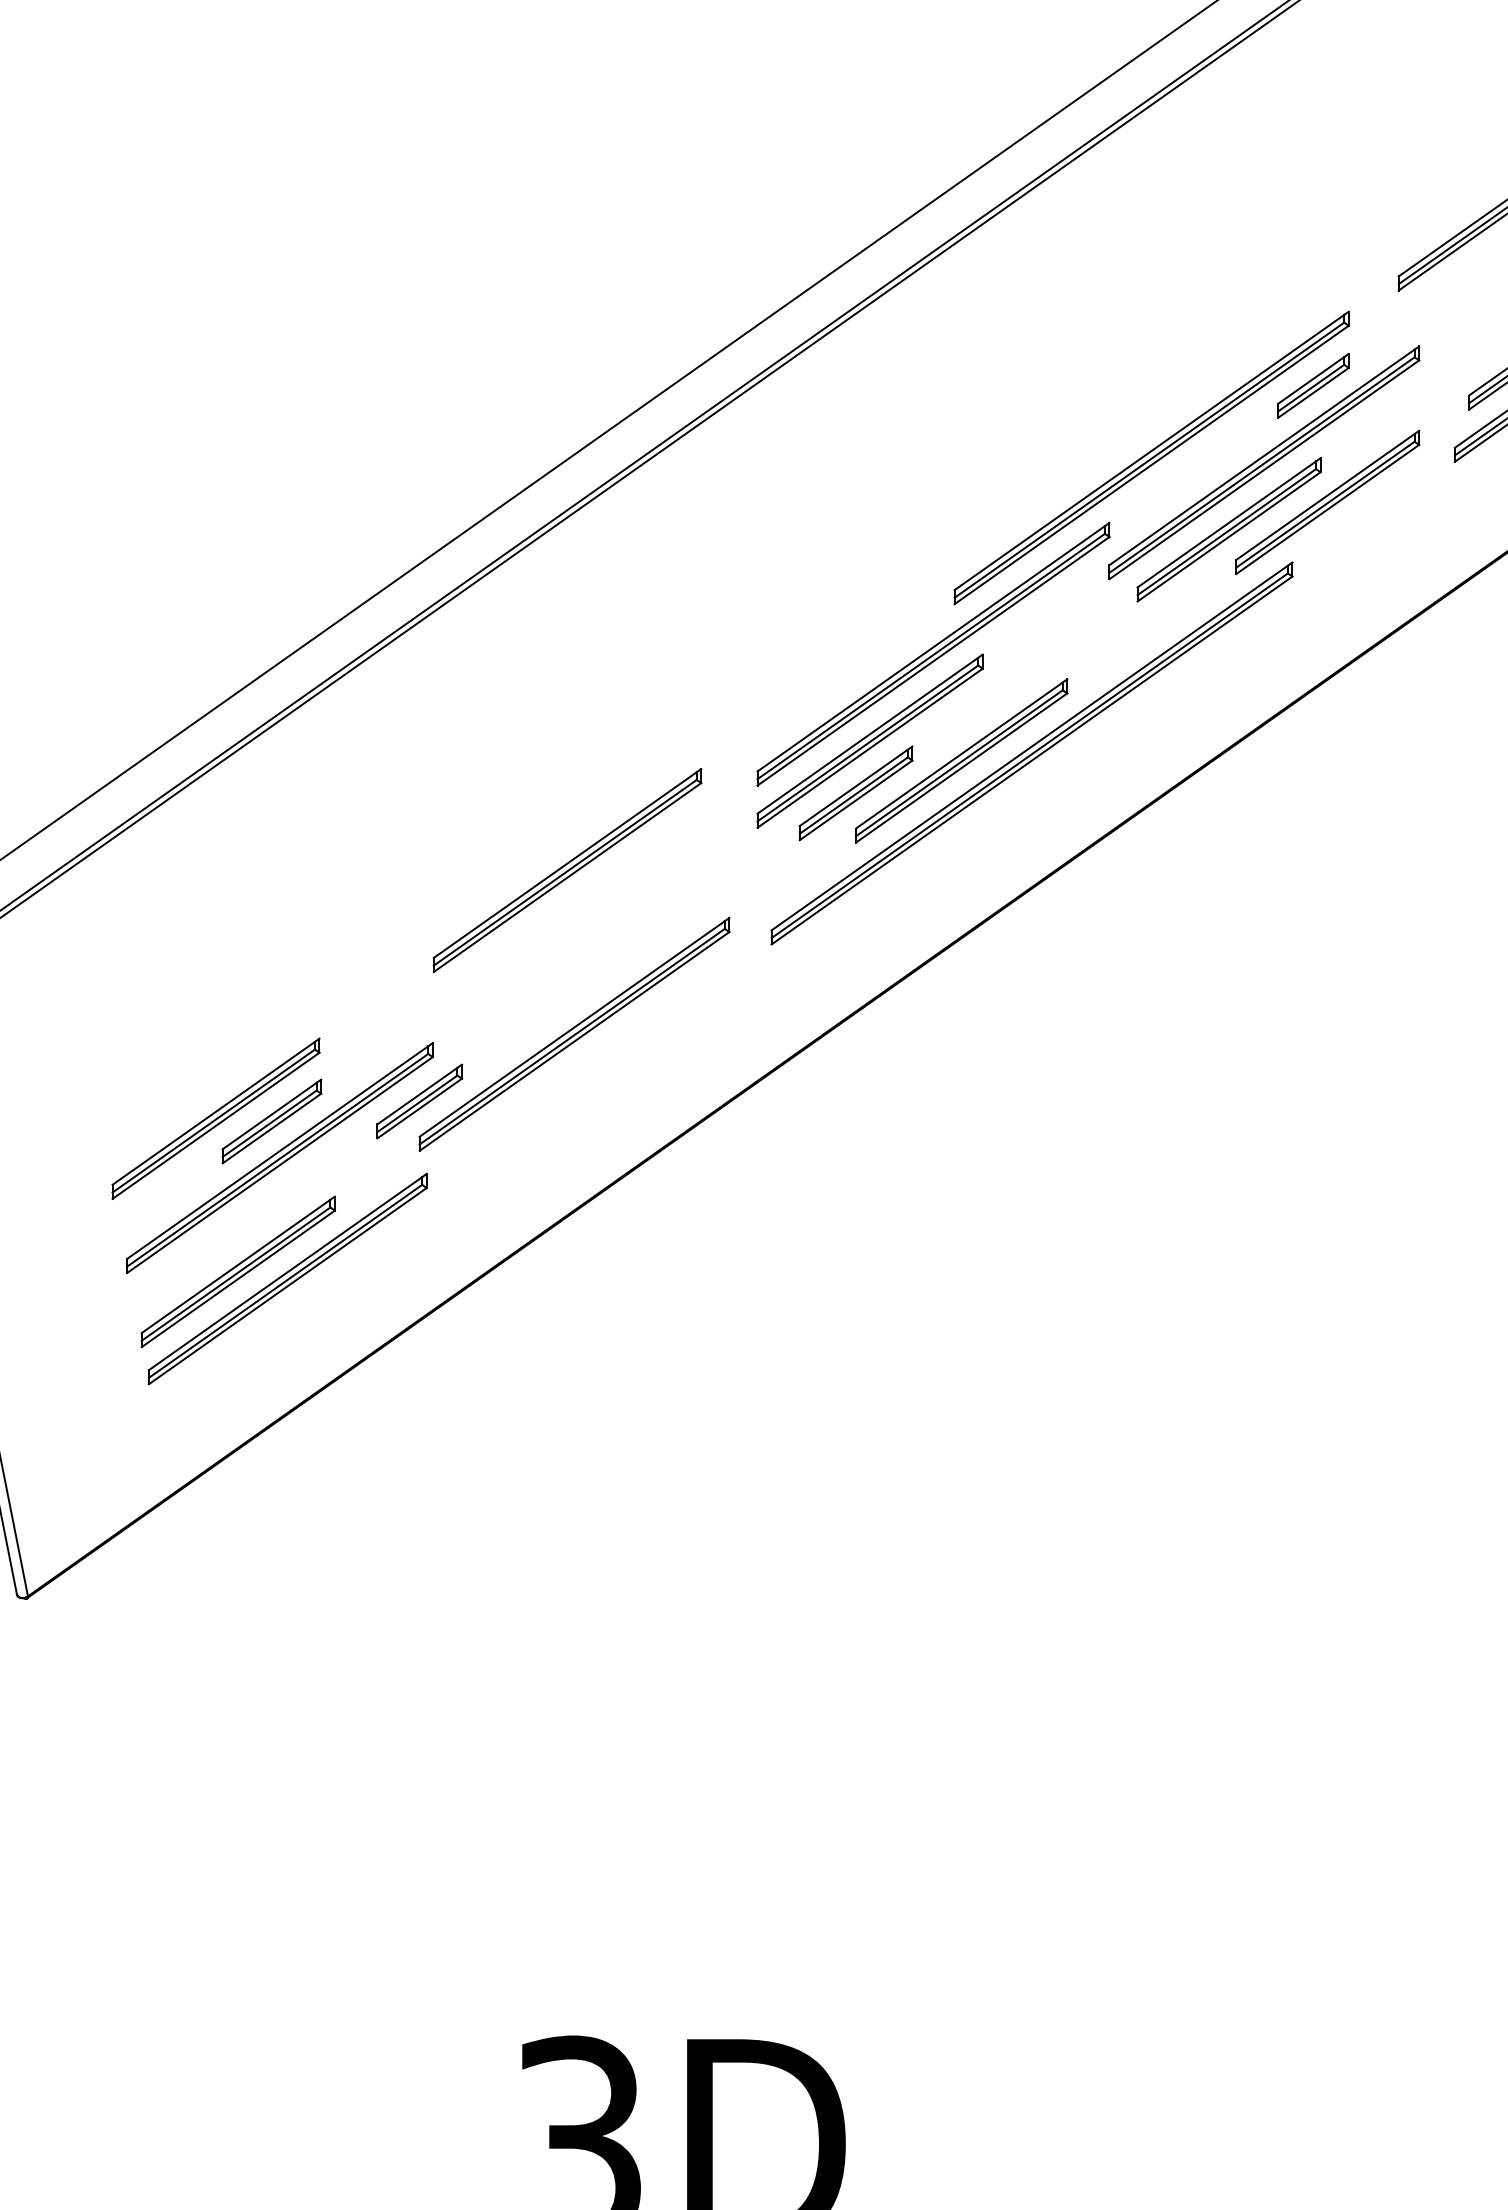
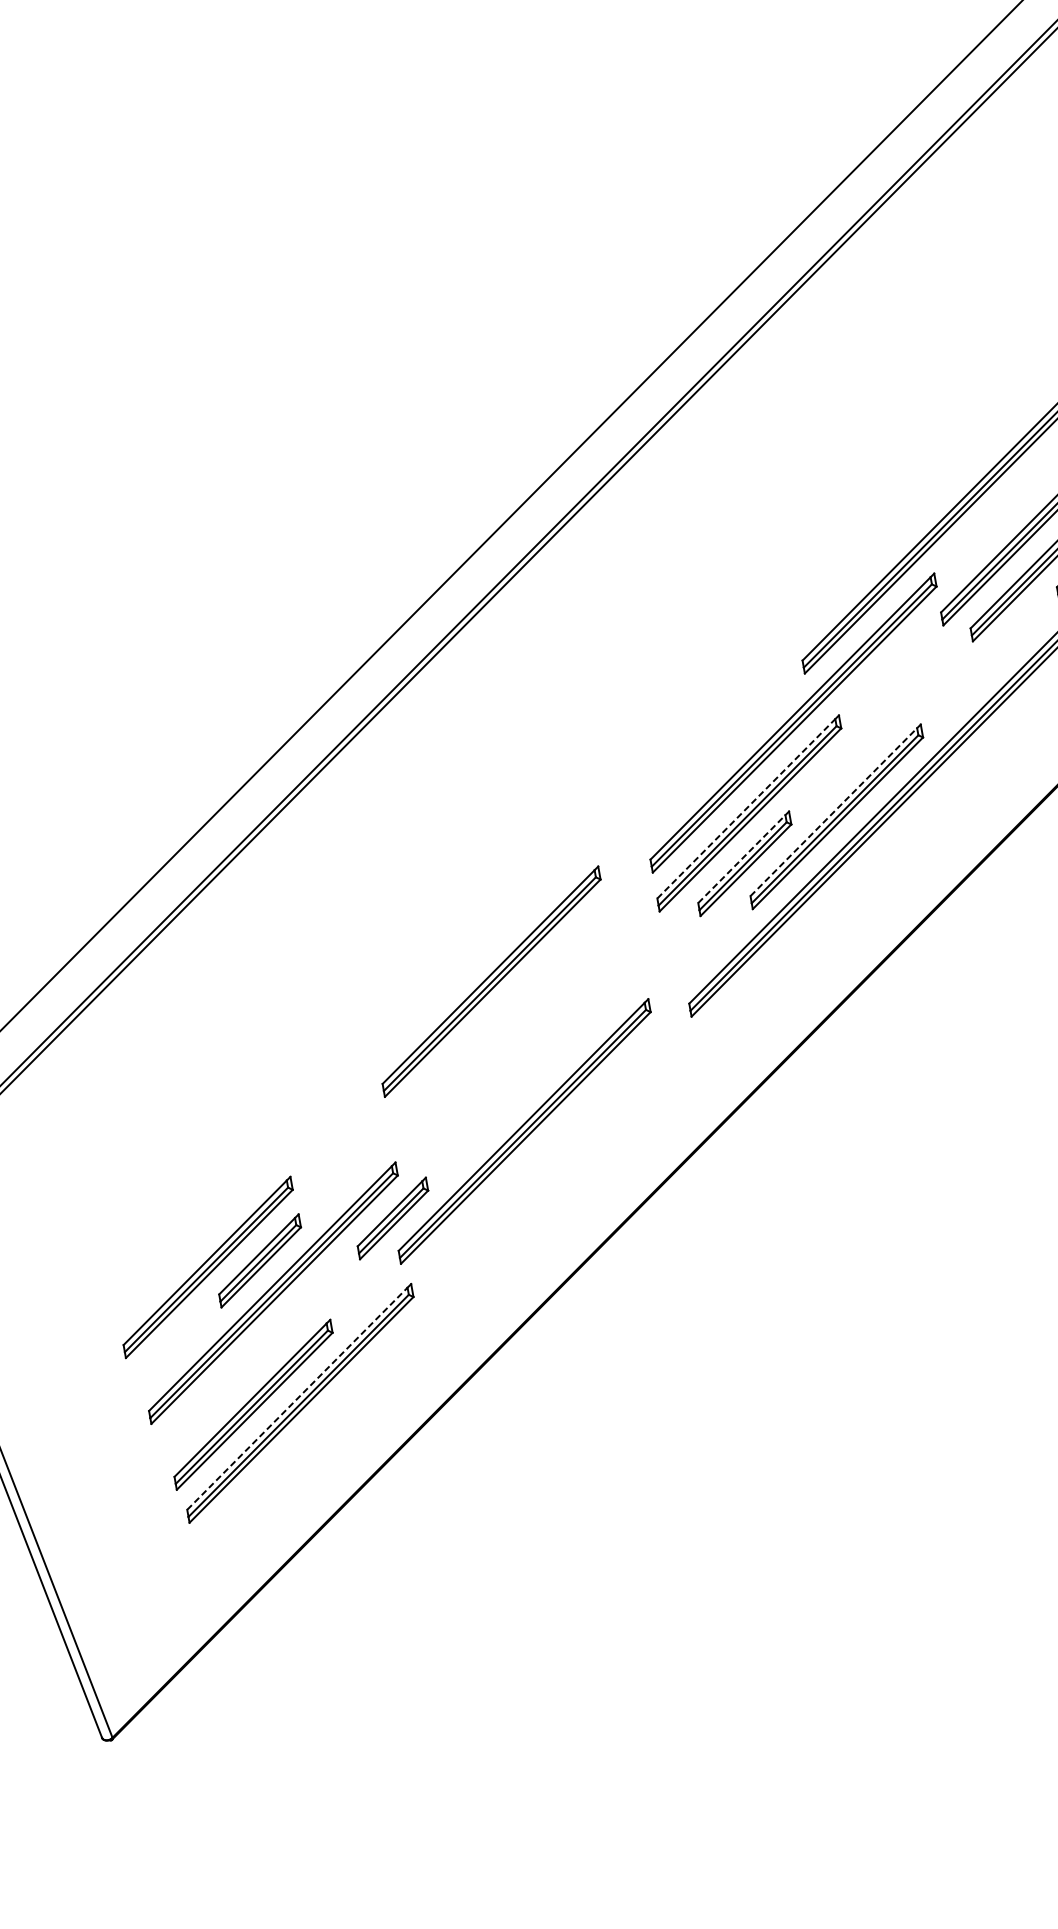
line: (868, 735) -> (746, 808), solid -> dashed
line: (959, 755) -> (833, 812), solid -> dashed
line: (854, 787) -> (742, 858), solid -> dashed
line: (286, 1273) -> (298, 1398), solid -> dashed

